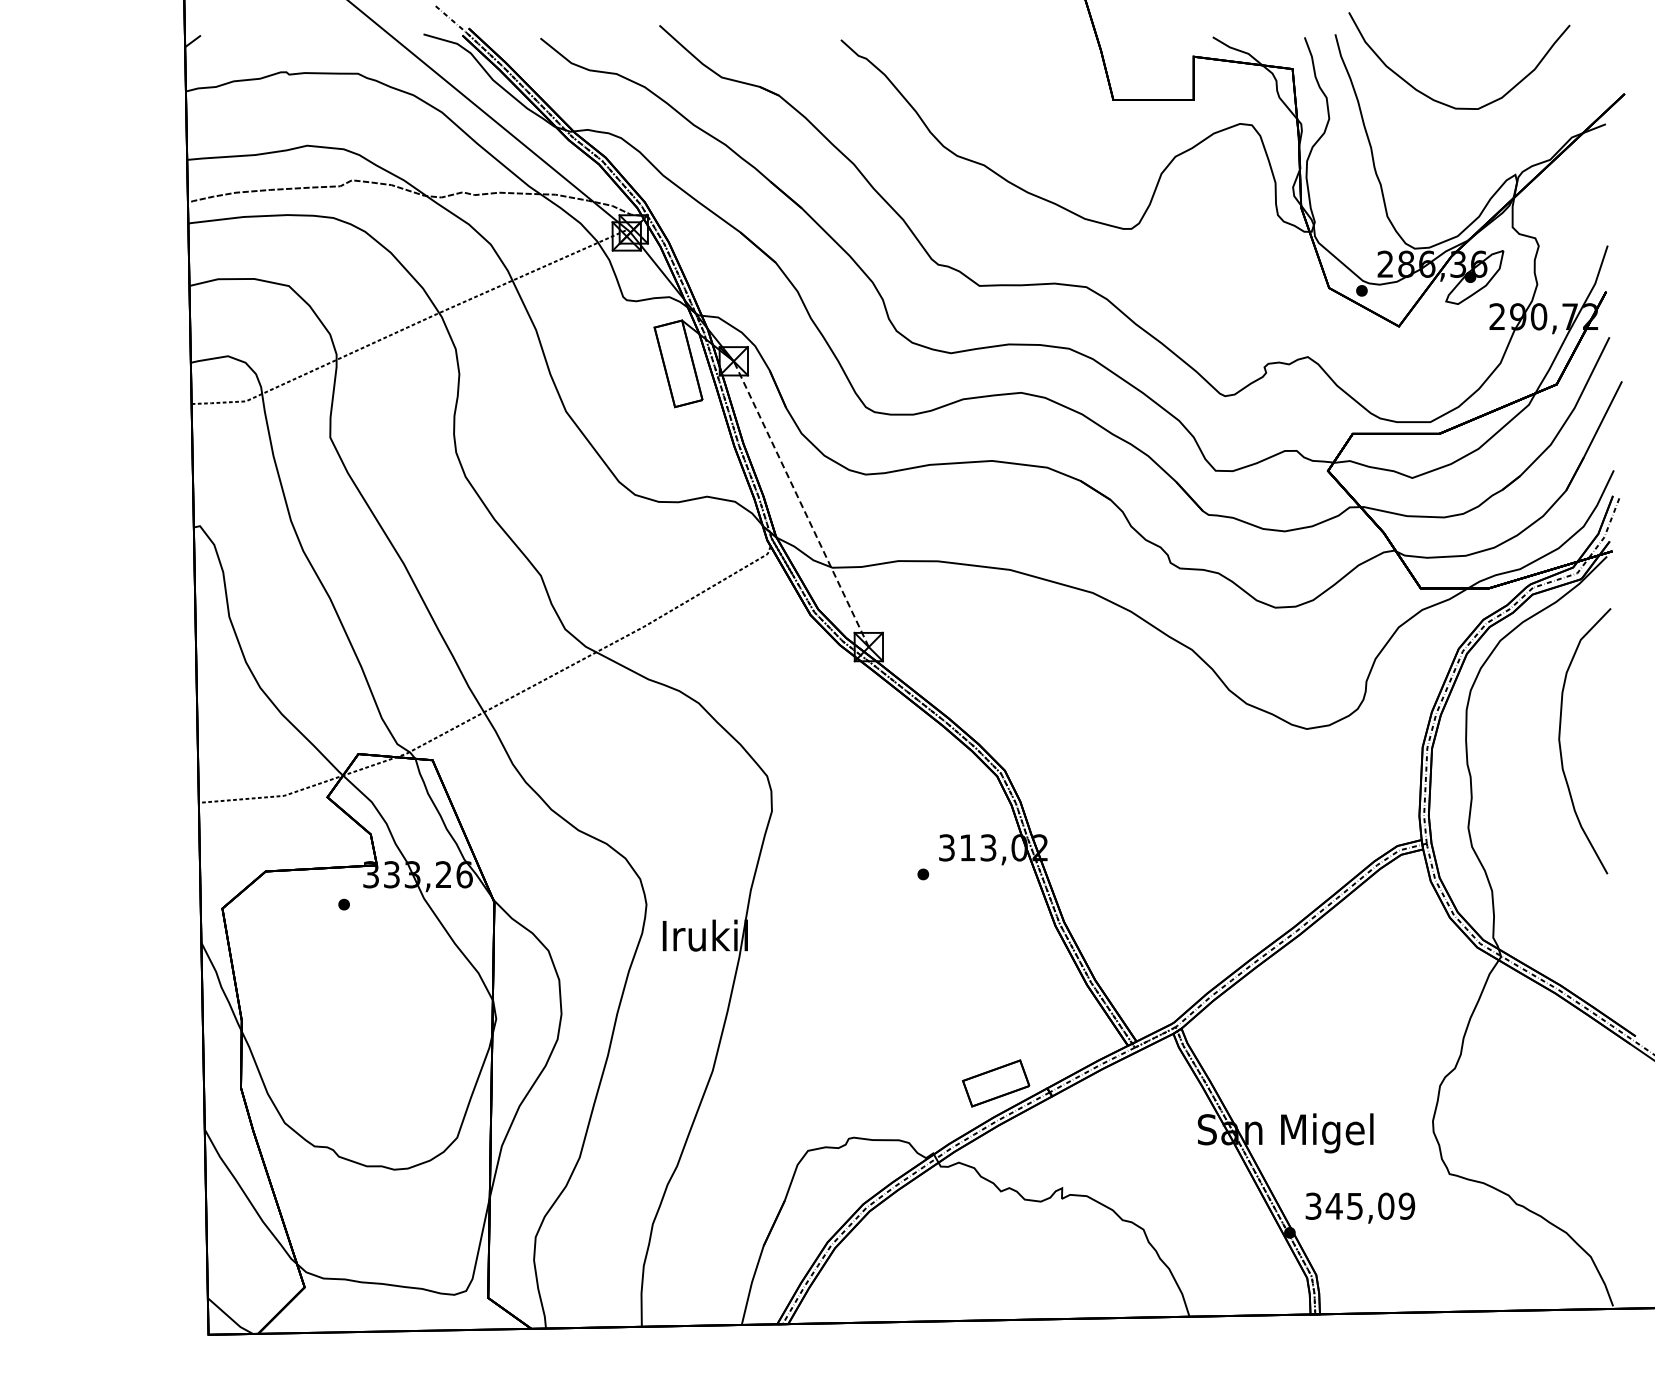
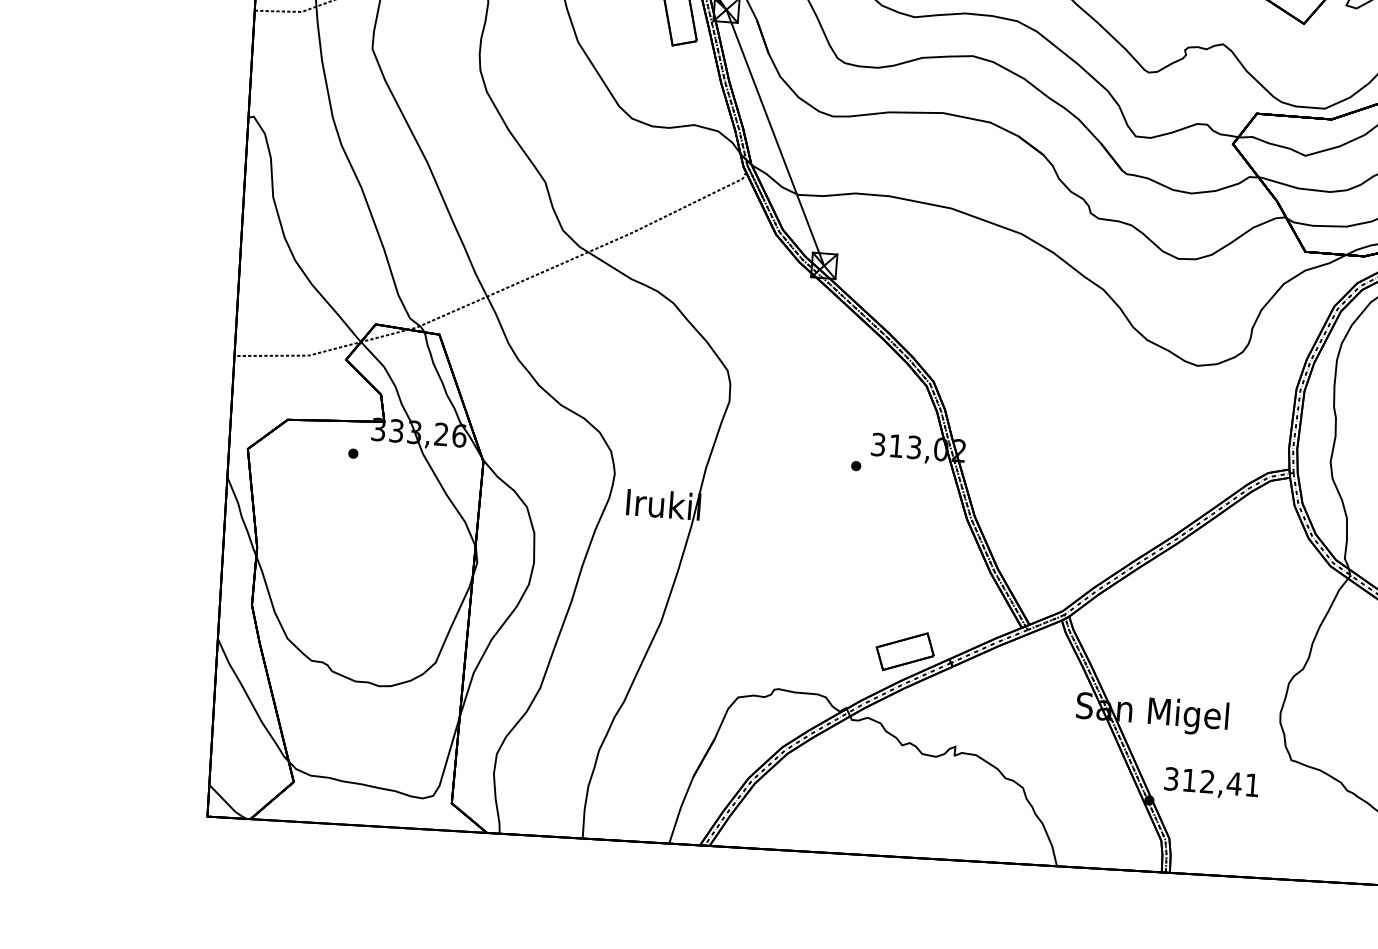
line: (801, 503) -> (775, 137), dashed -> solid
text: (1370, 1205) -> (1220, 782), 345,09 -> 312,41

